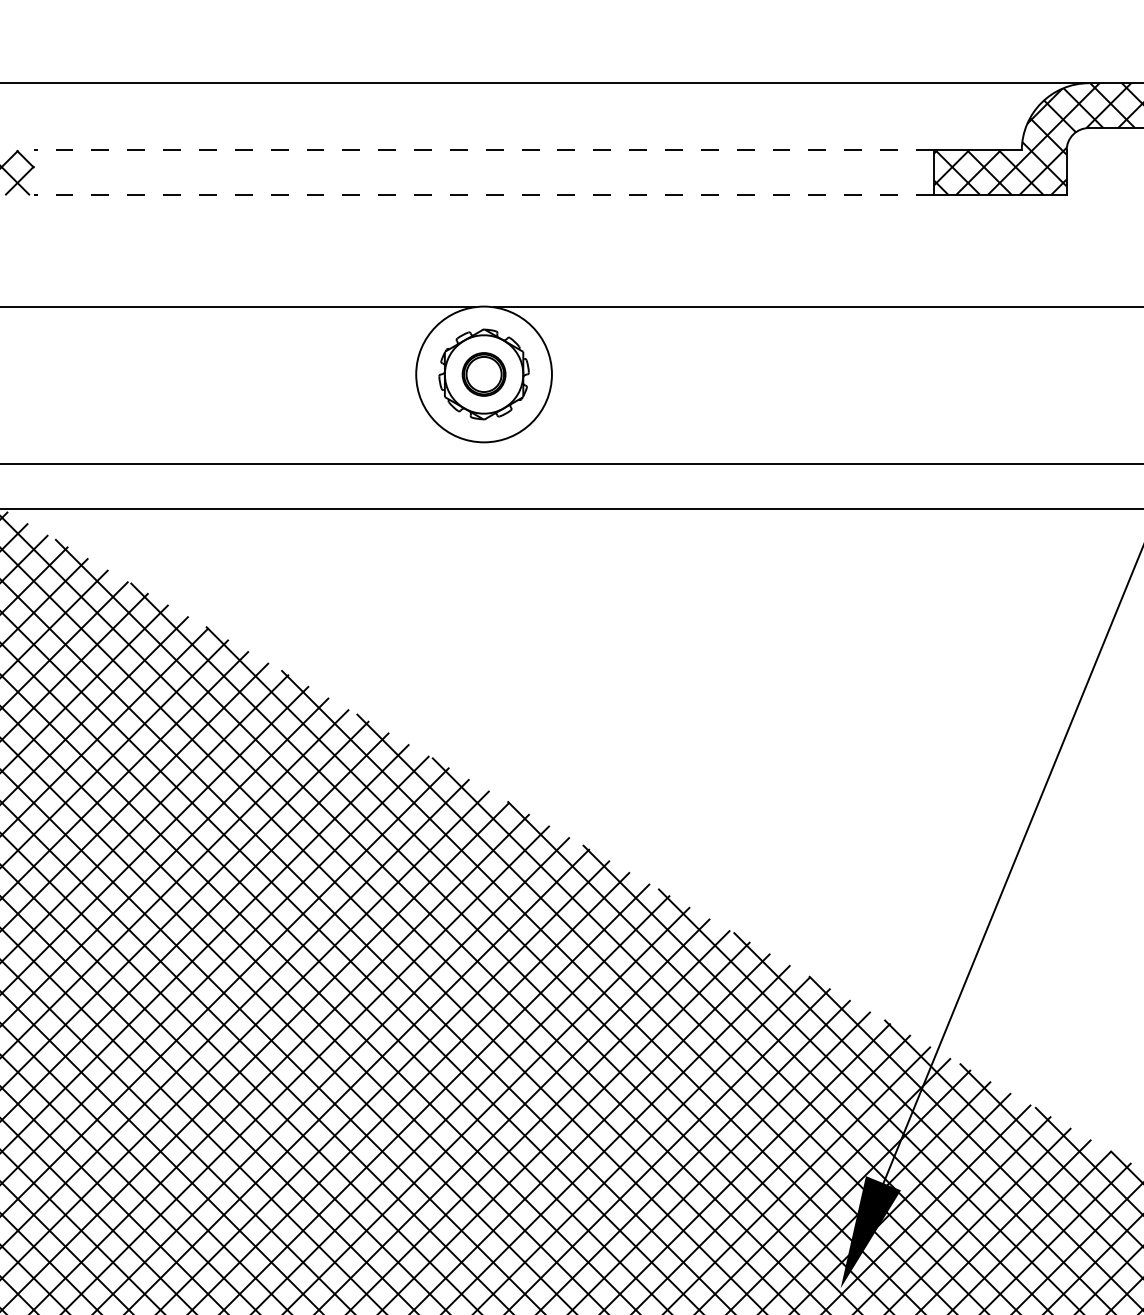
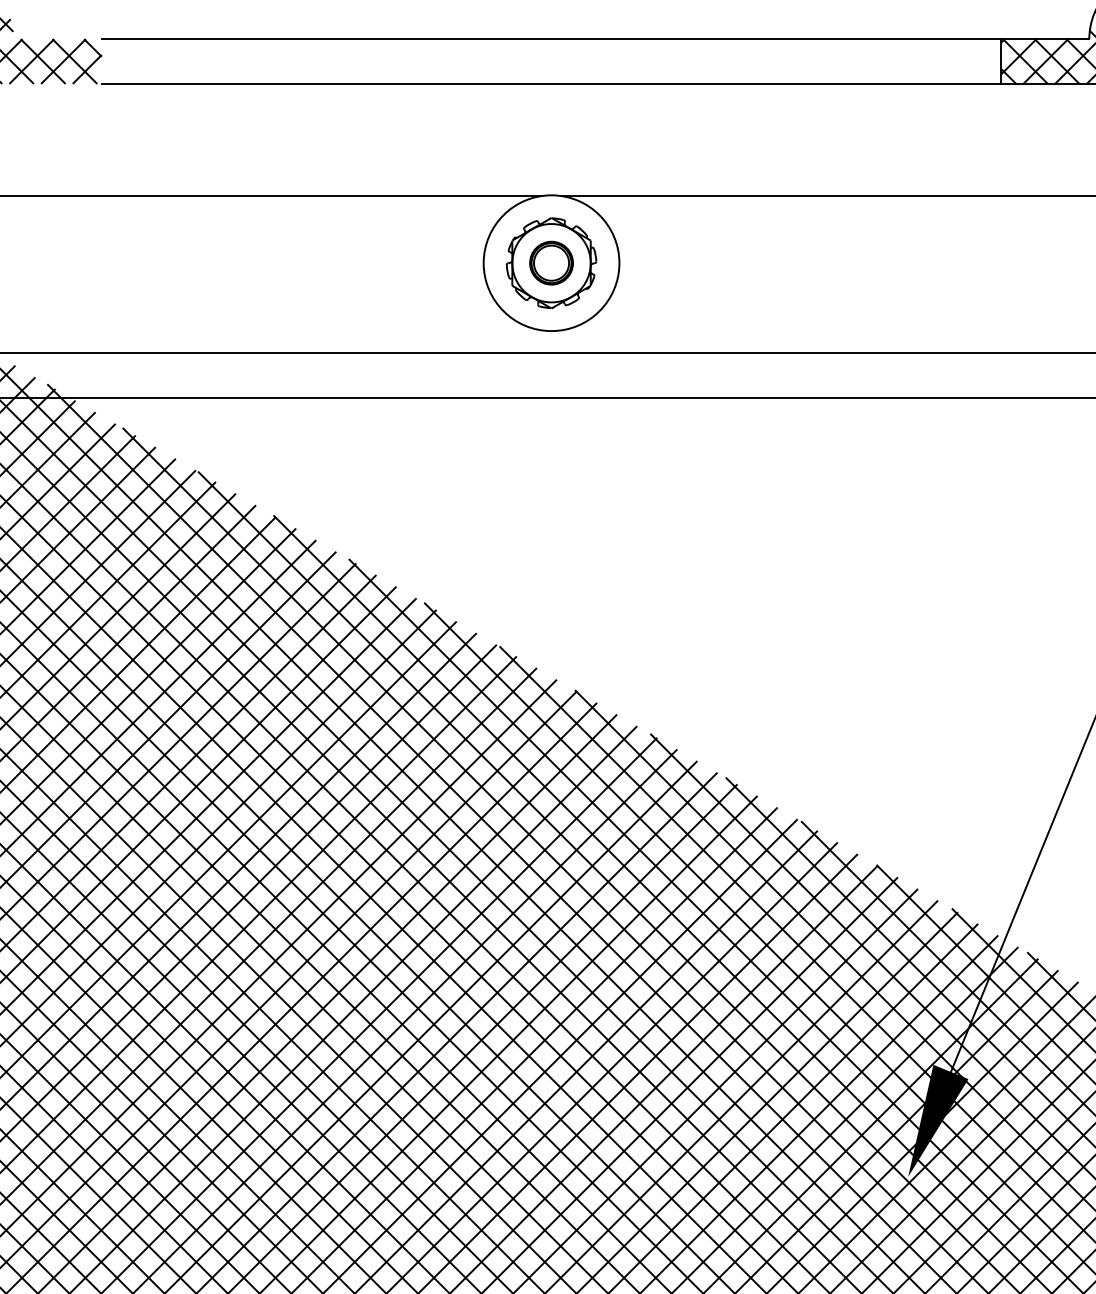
line: (484, 150) -> (551, 39), dashed -> solid
line: (484, 195) -> (551, 84), dashed -> solid

